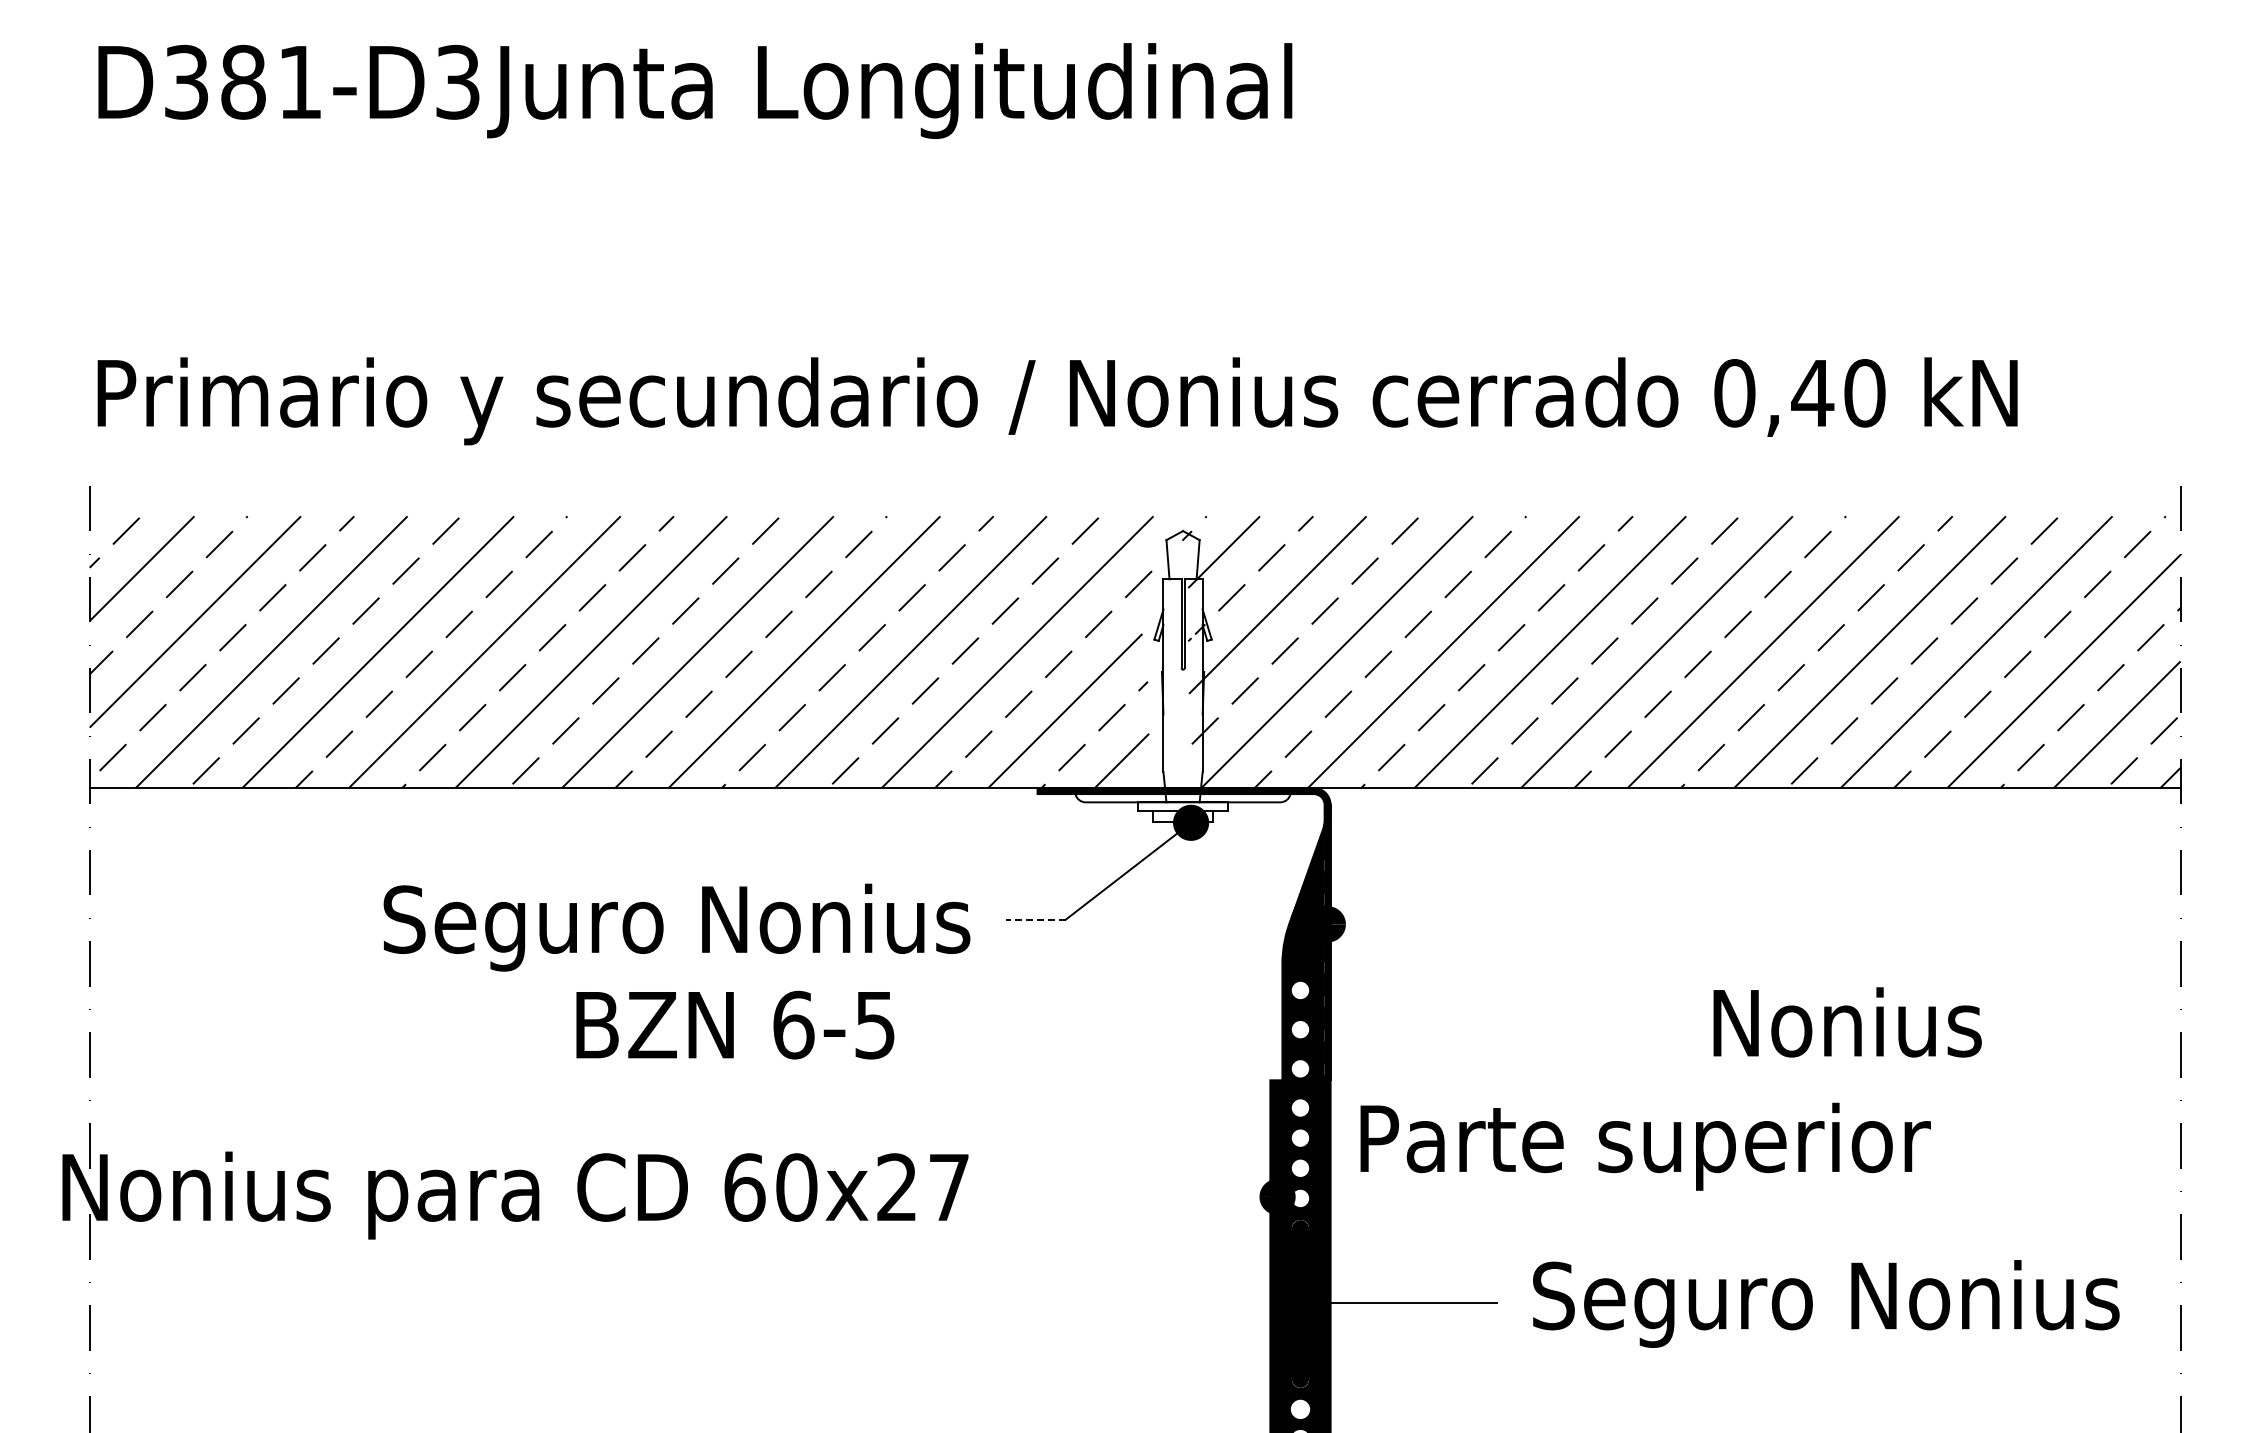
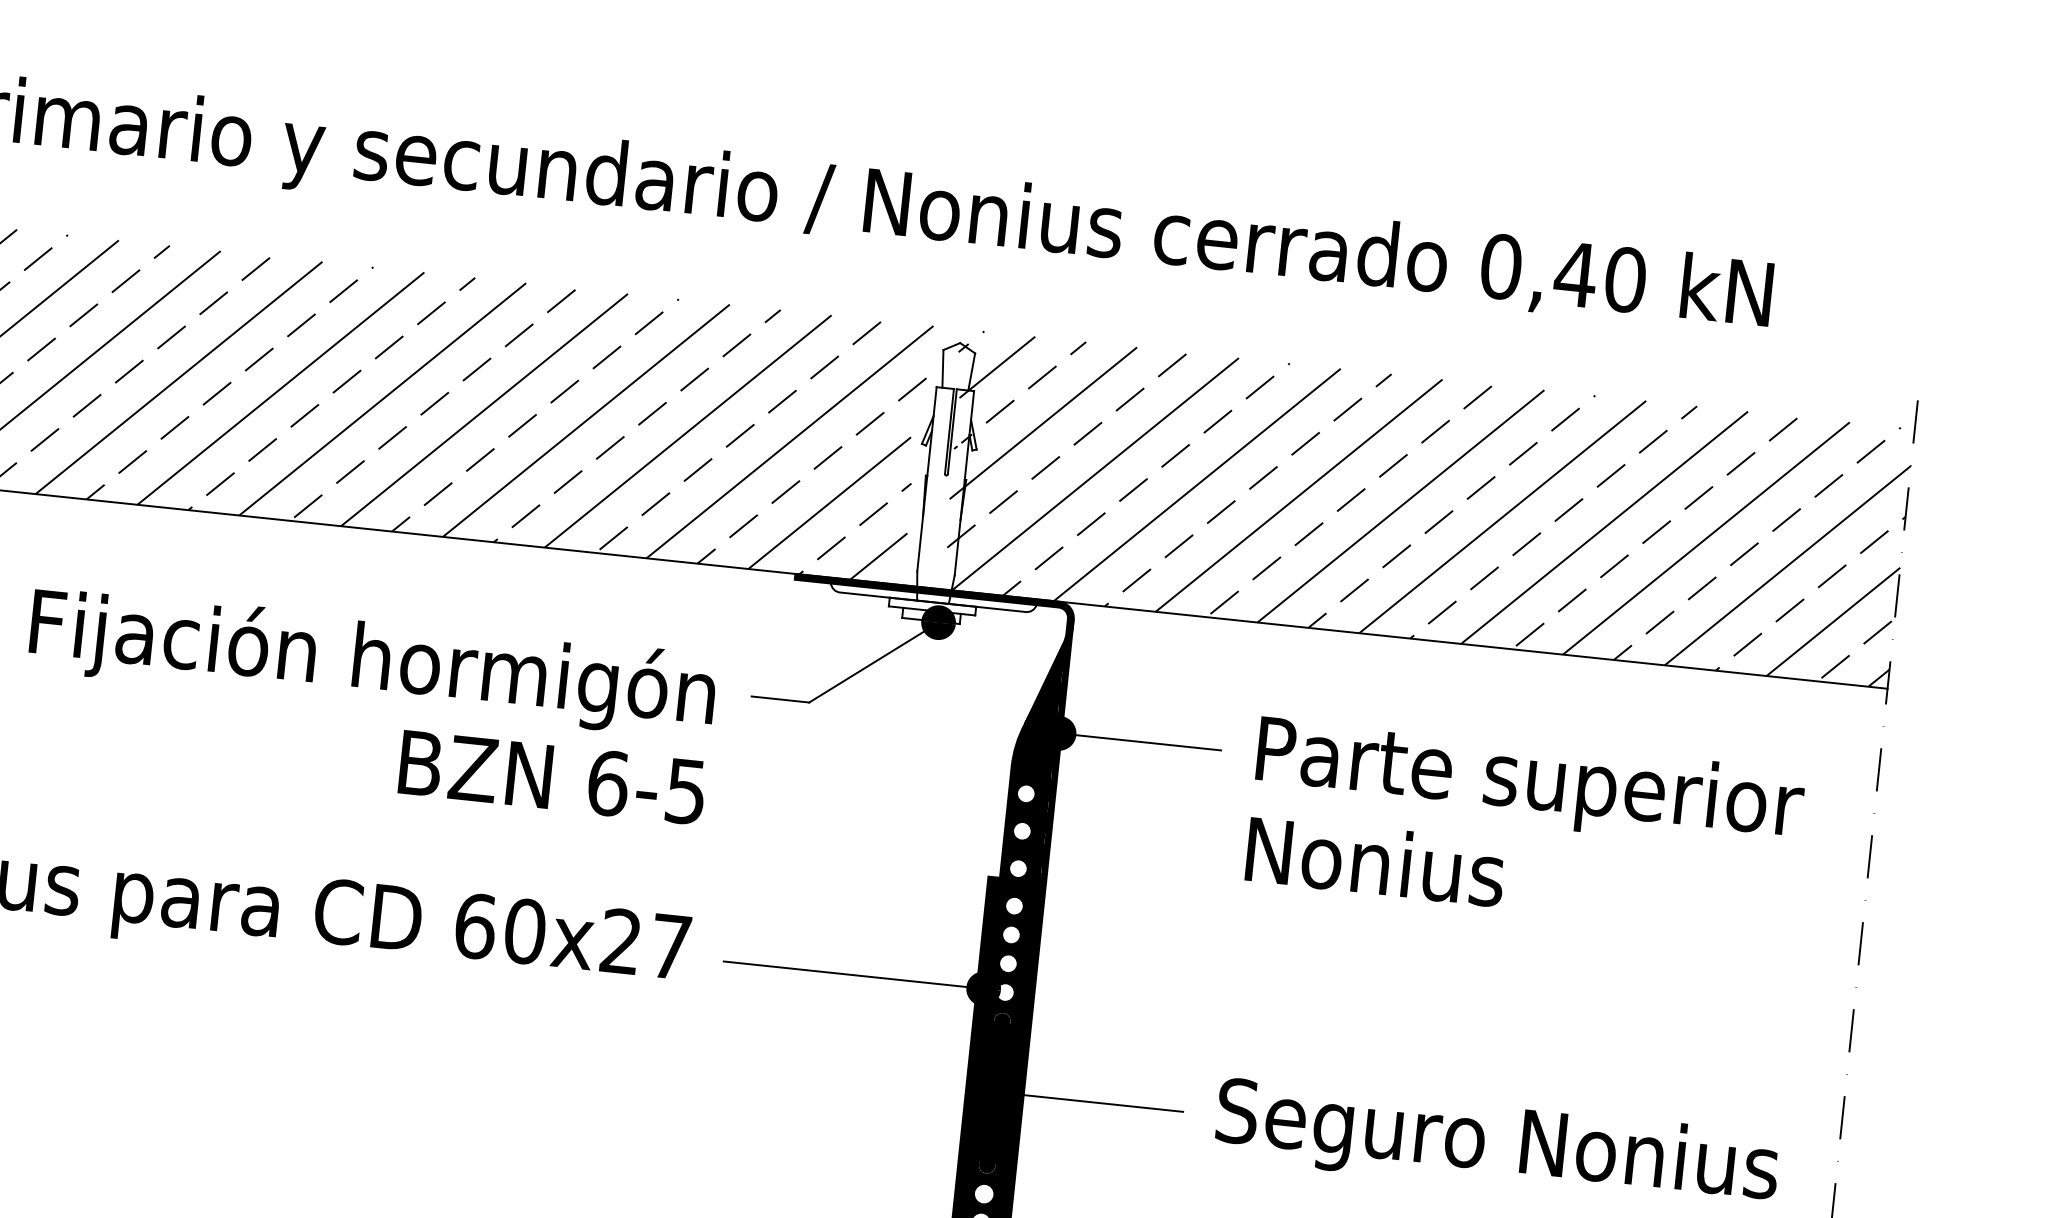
line: (1035, 919) -> (780, 699), dashed -> solid
line: (1412, 924) -> (1139, 742), added
text: (611, 925) -> (374, 662), Seguro Nonius -> Fijación hormigón
text: (1847, 1022) -> (1375, 861), moved
text: (735, 1024) -> (552, 776), moved
text: (1645, 1146) -> (1529, 783), moved
line: (1141, 1196) -> (853, 974), added

